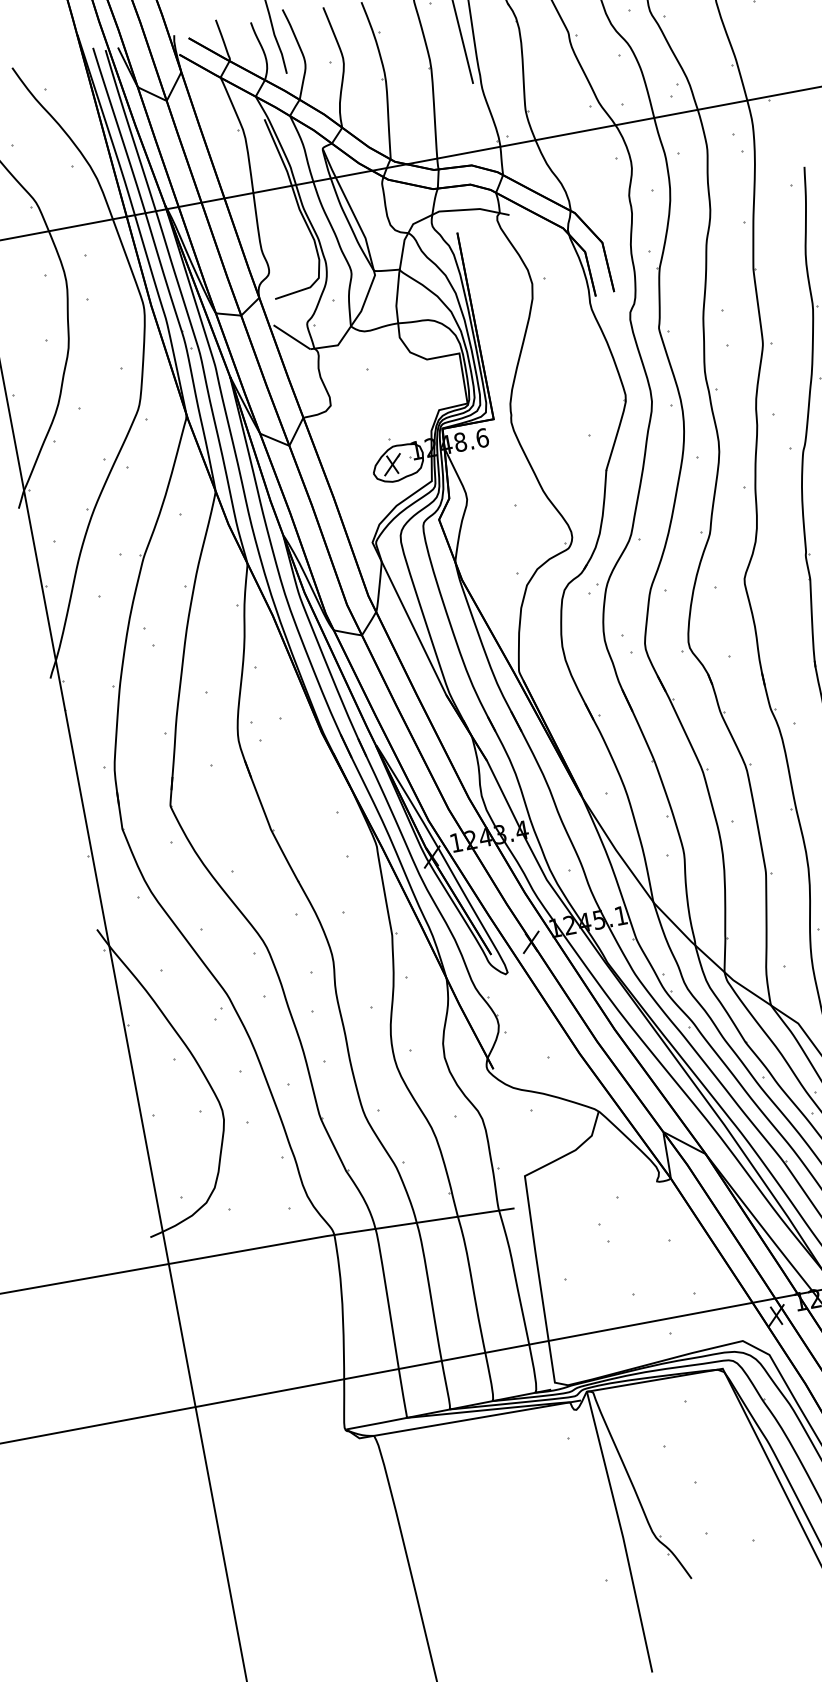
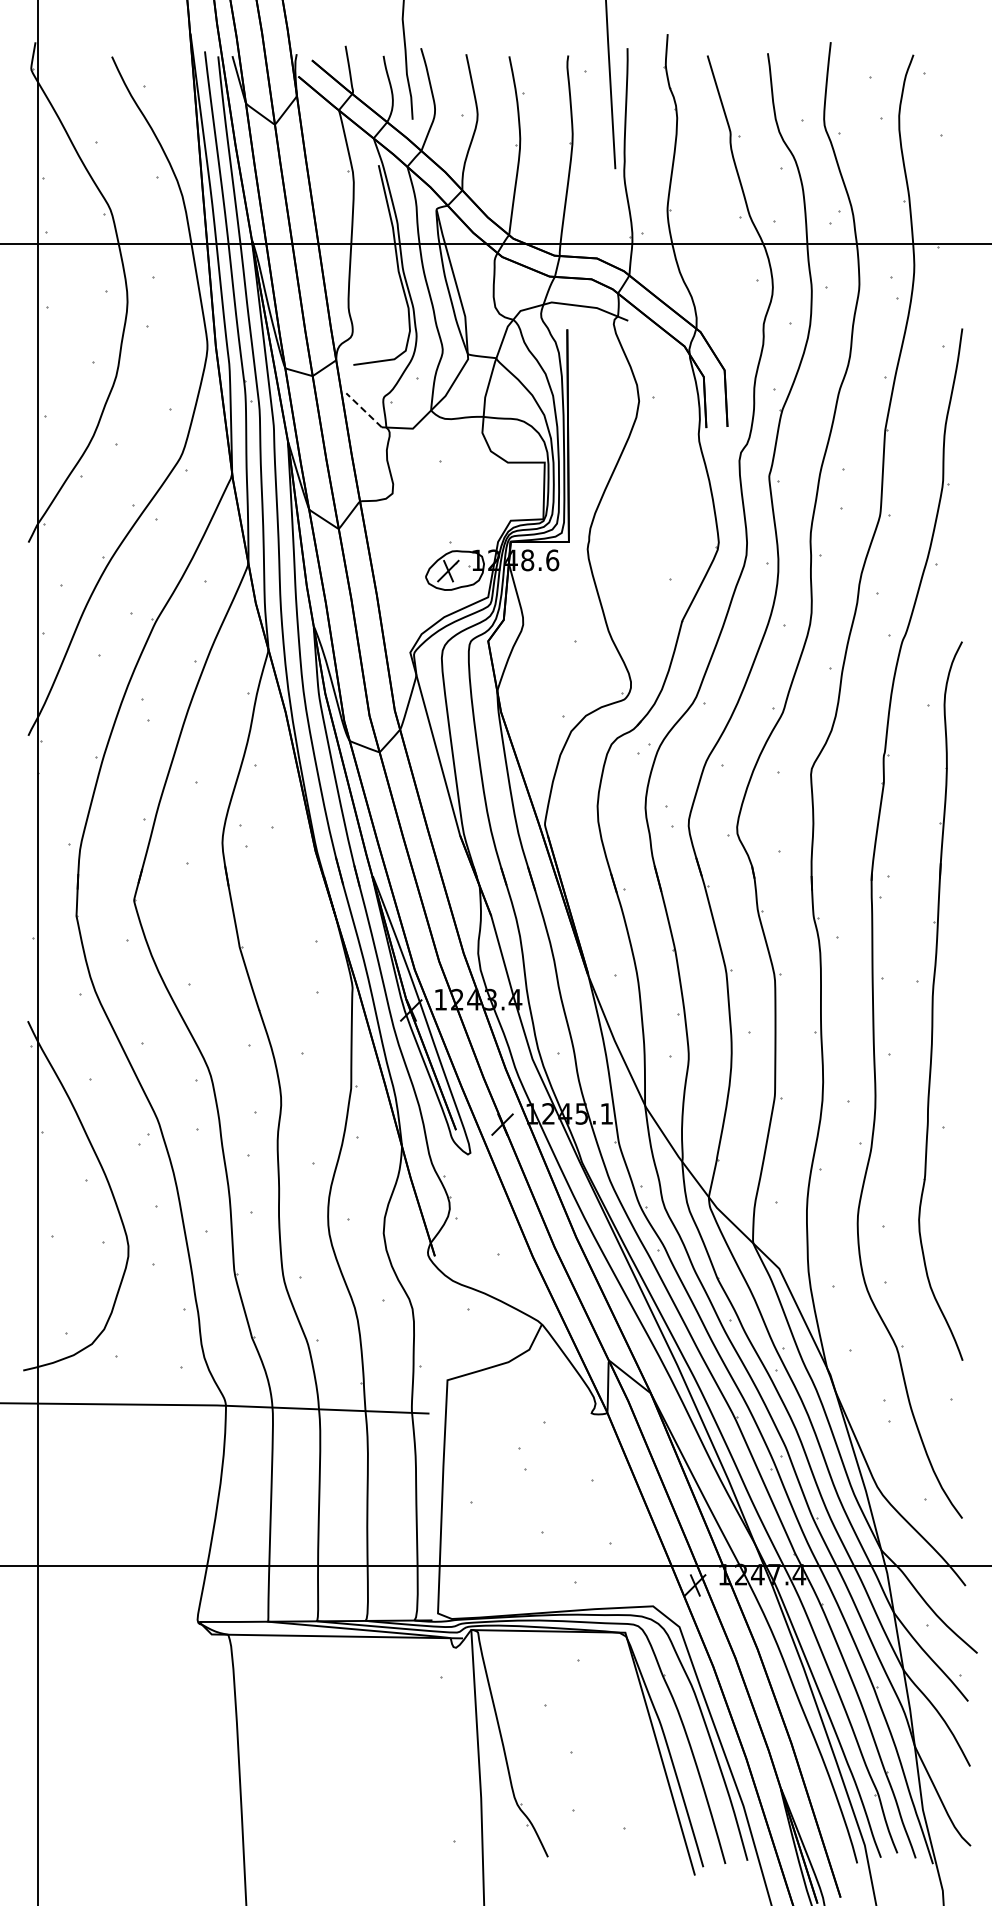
line: (292, 337) -> (364, 410), solid -> dashed

